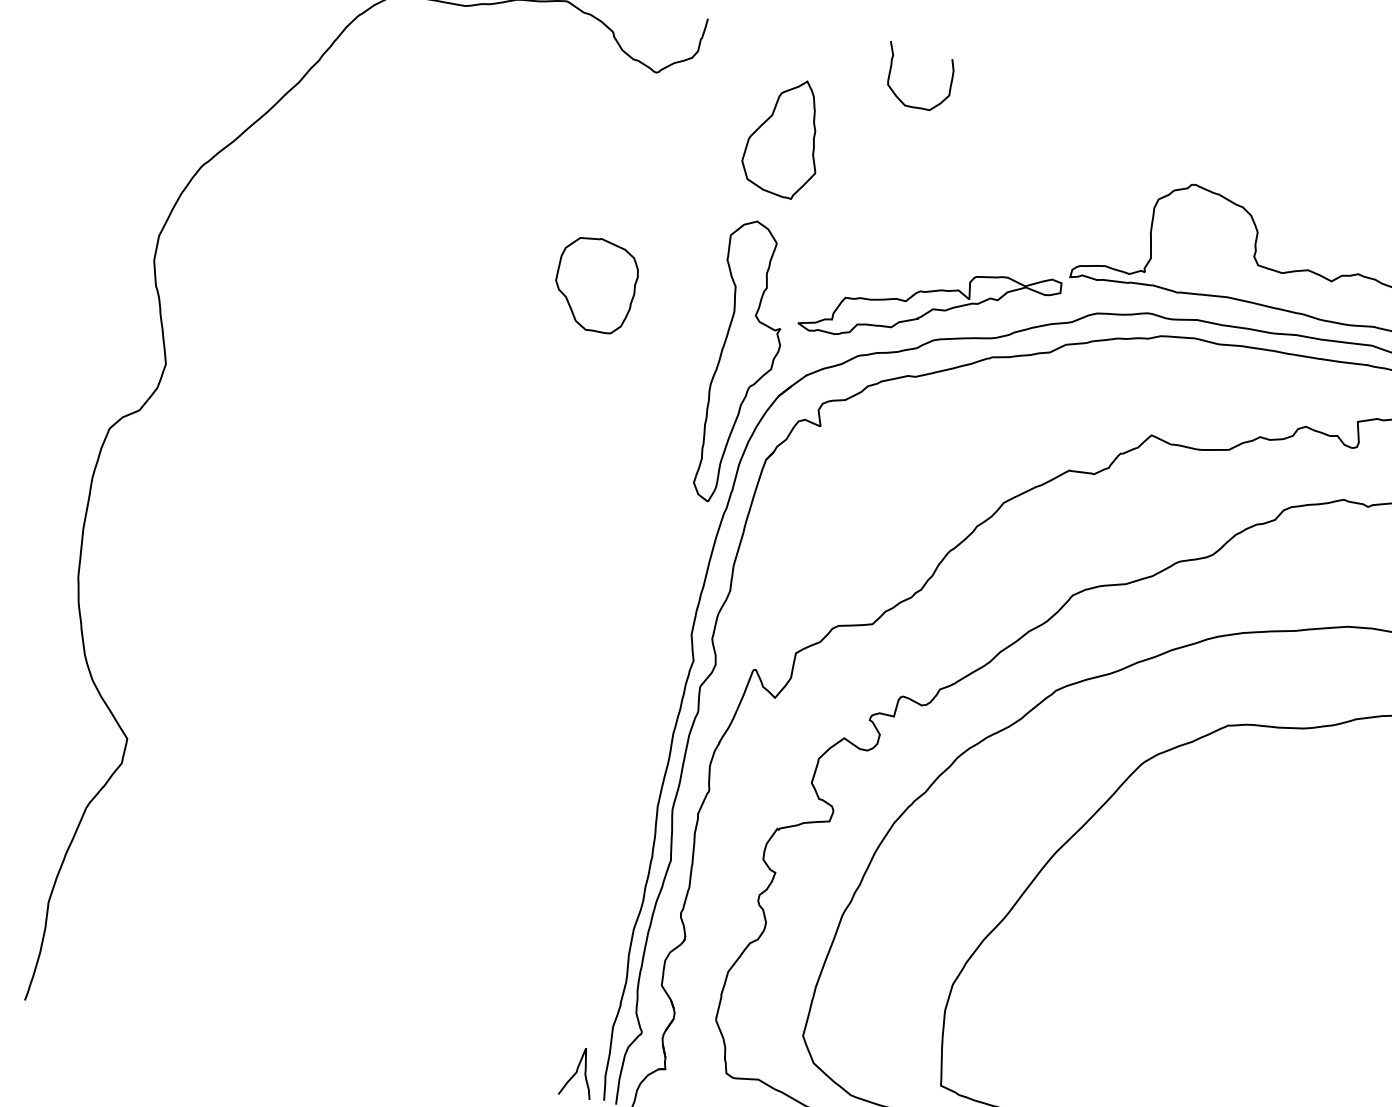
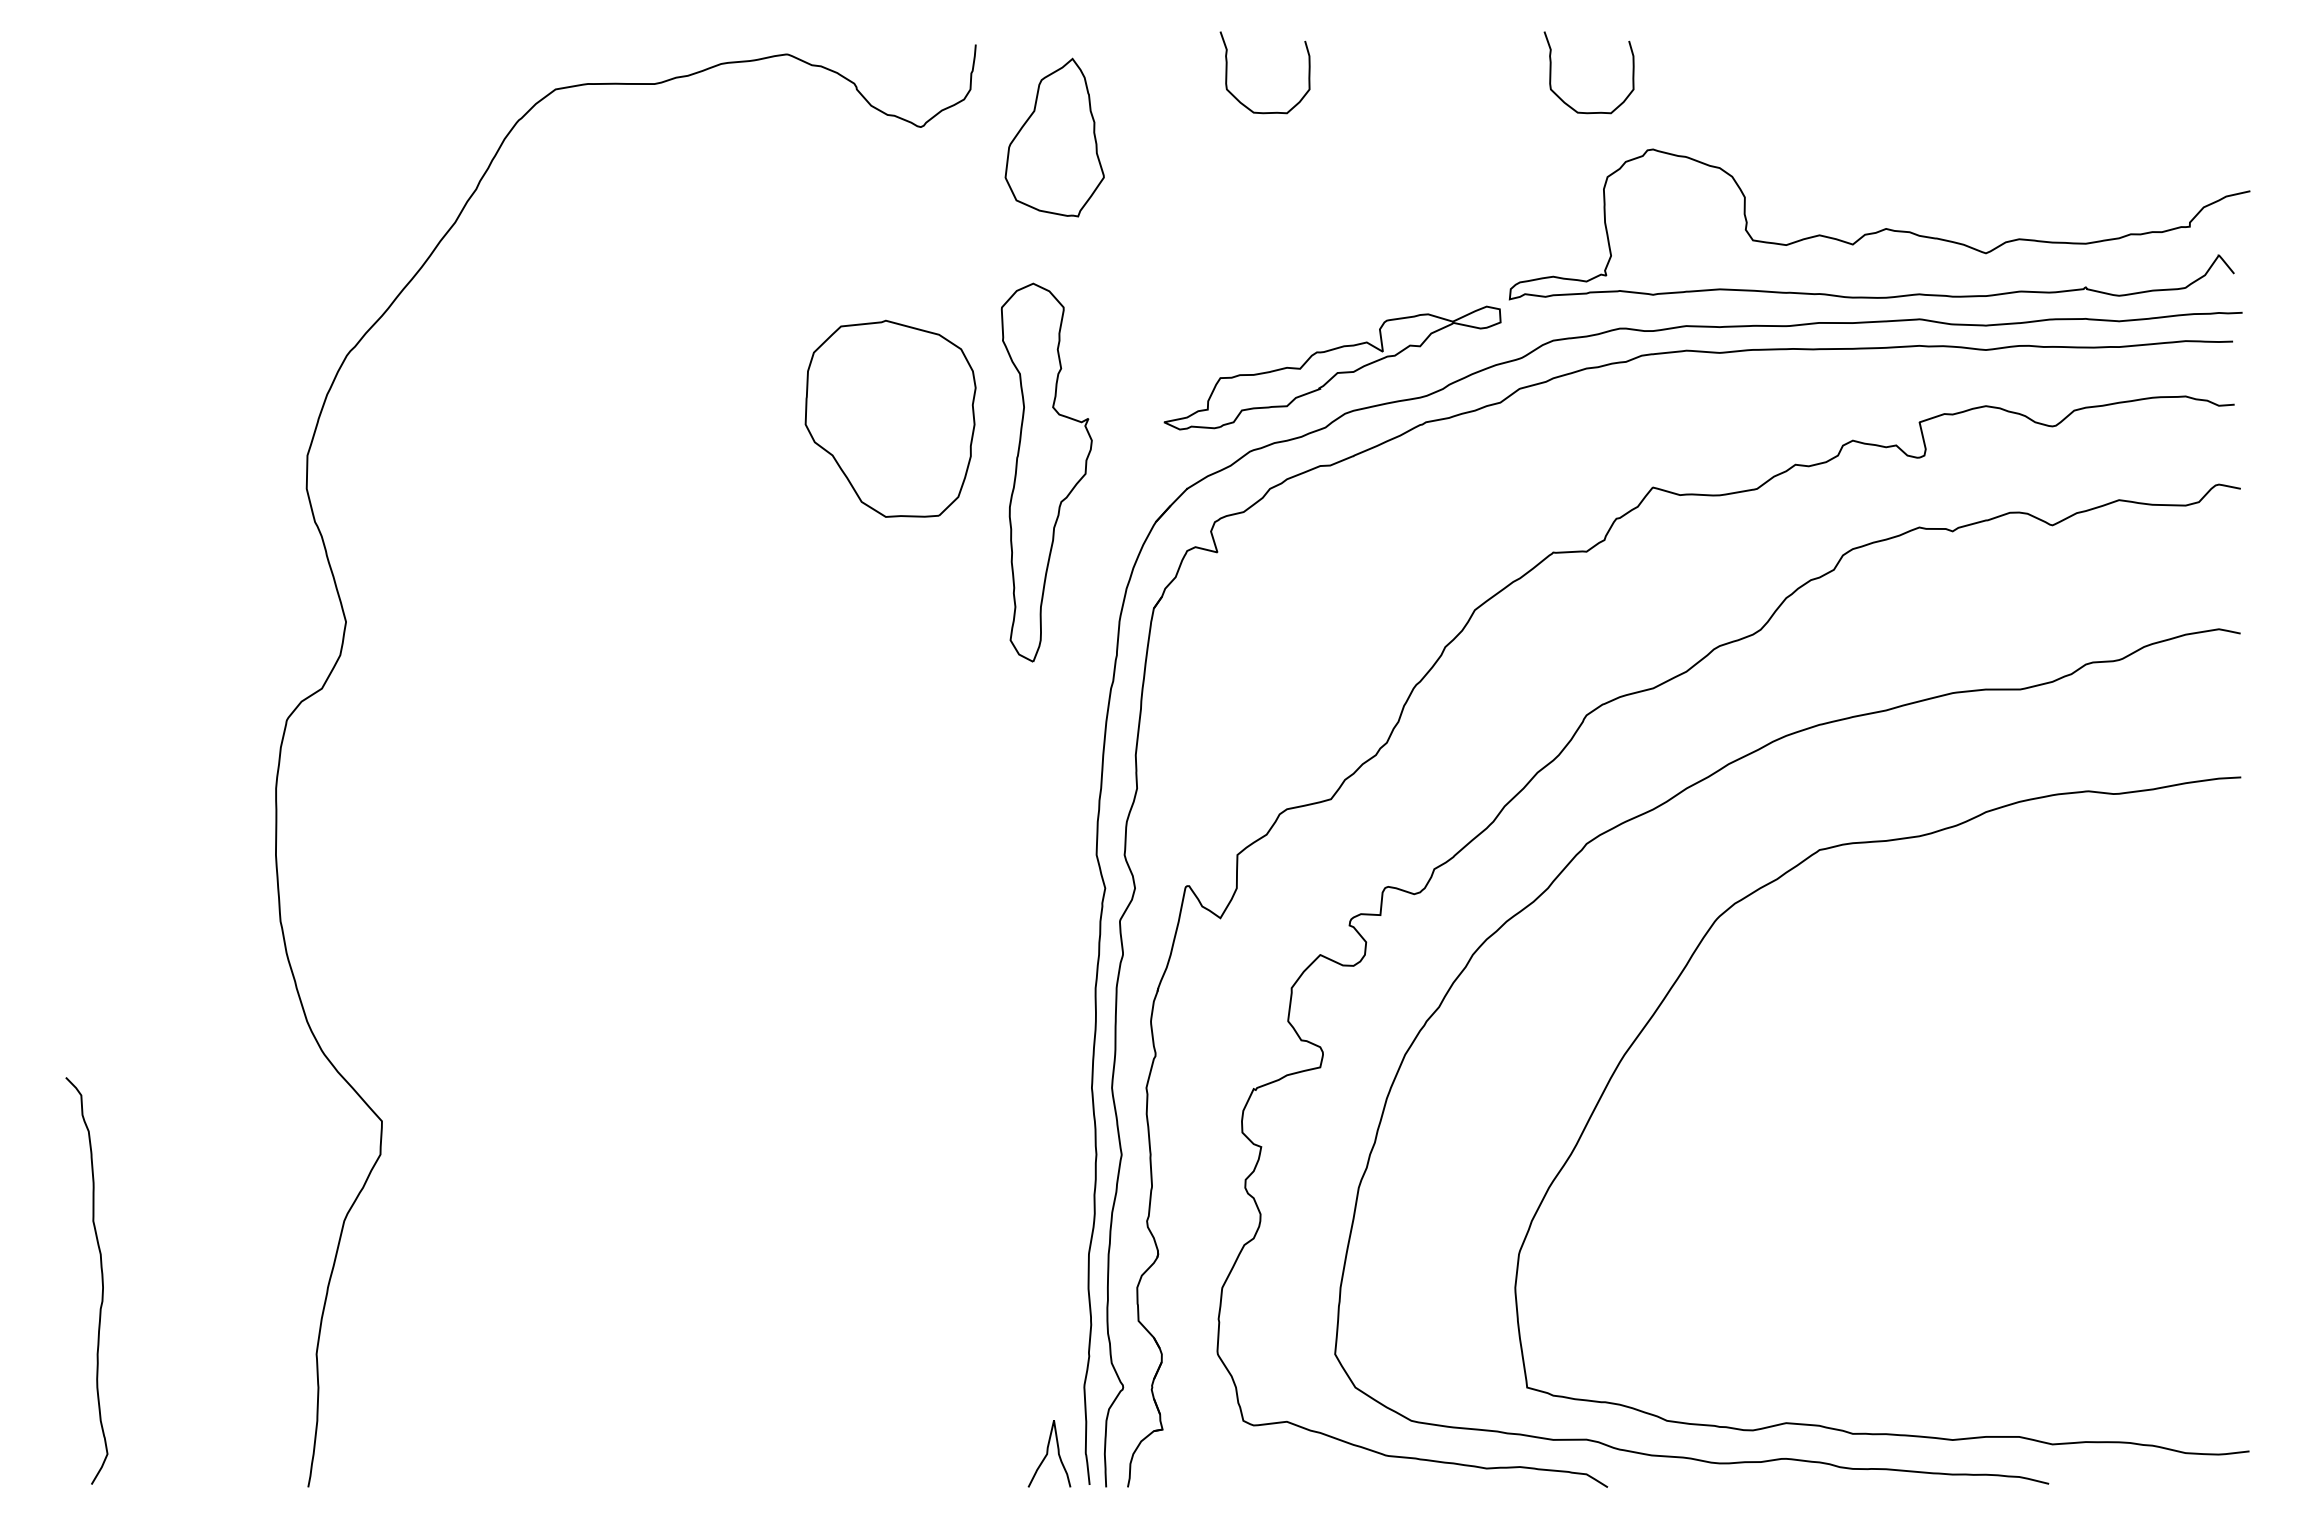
curve: (1130, 114) -> (1551, 72), added
part: (783, 137) -> (1054, 137), moved
part: (595, 284) -> (890, 418), size x1.6
part: (742, 363) -> (1046, 472), moved

